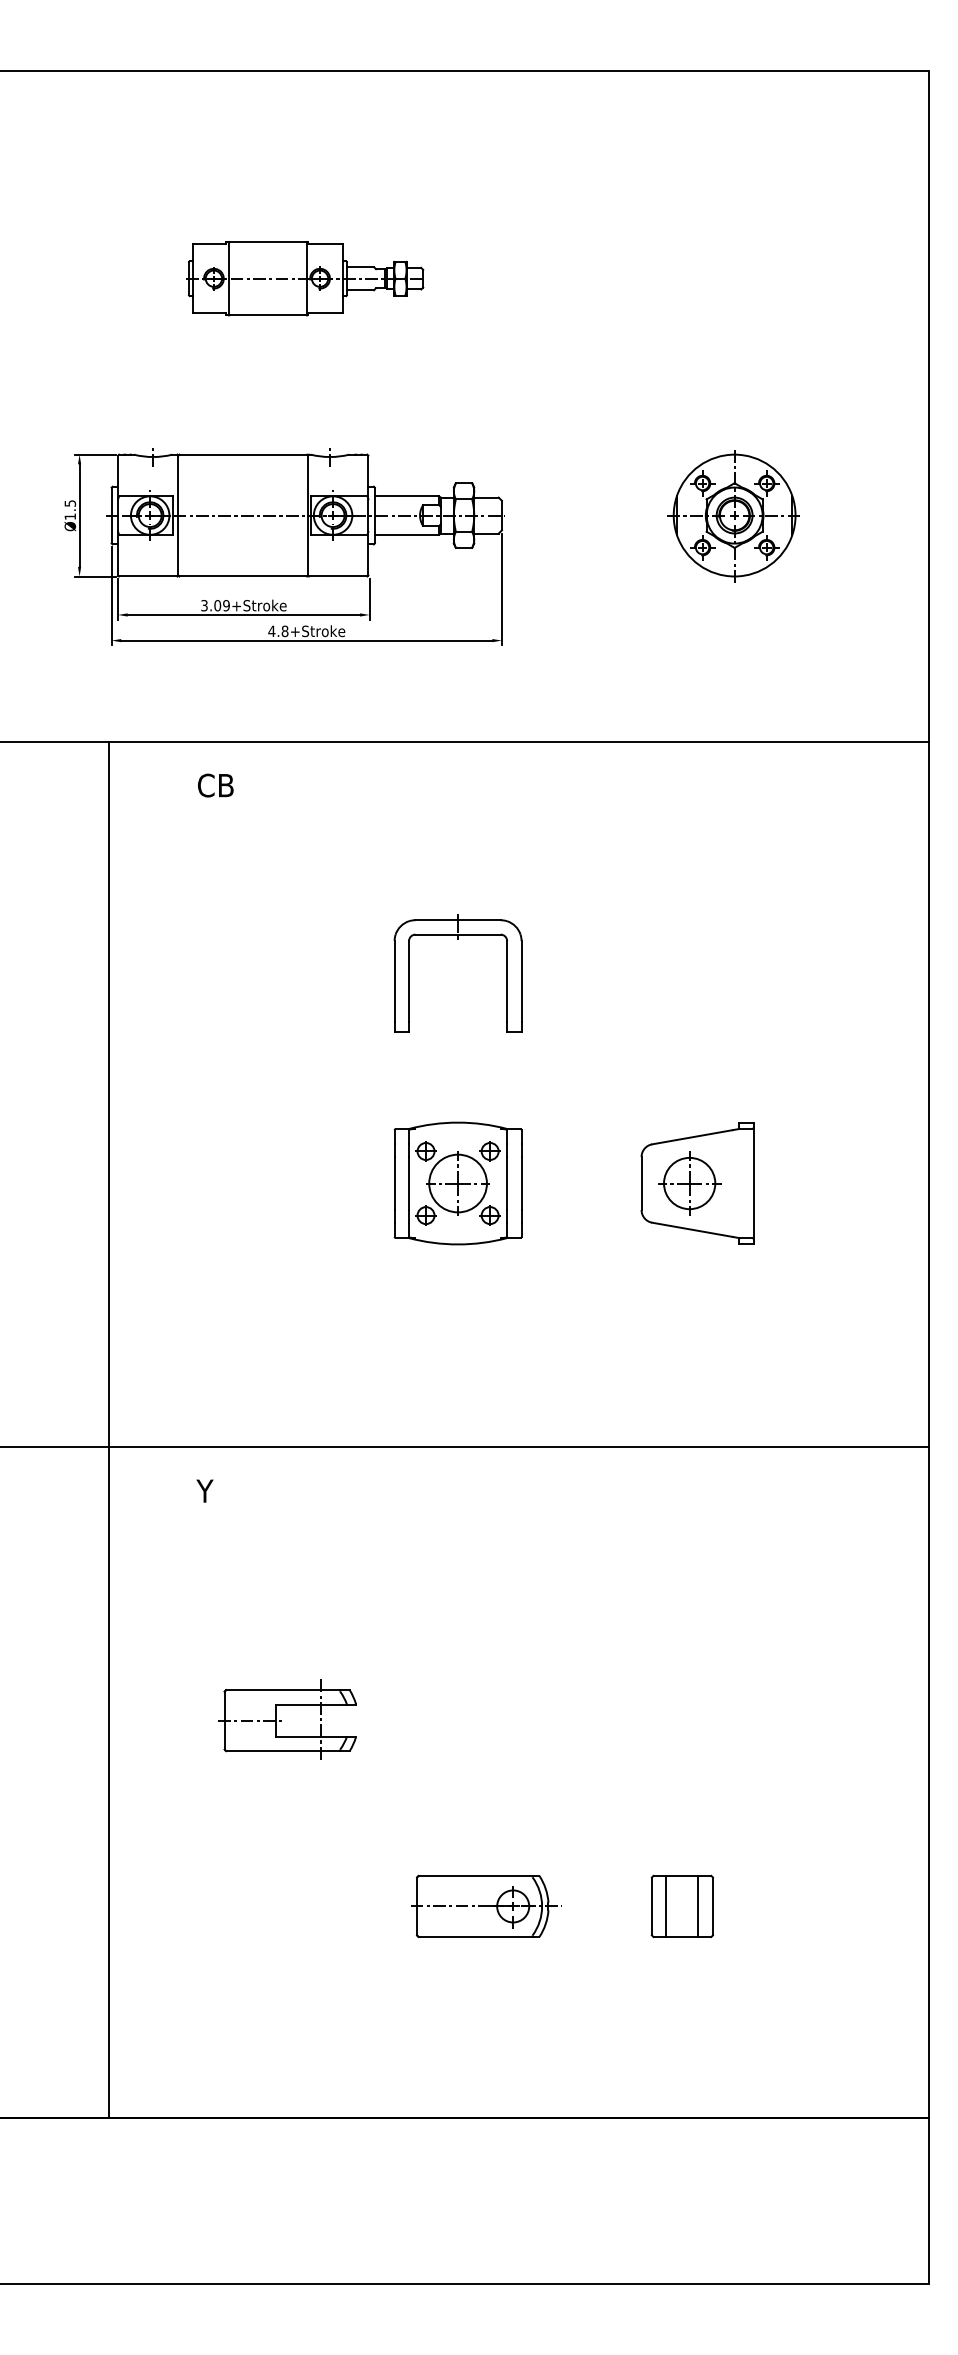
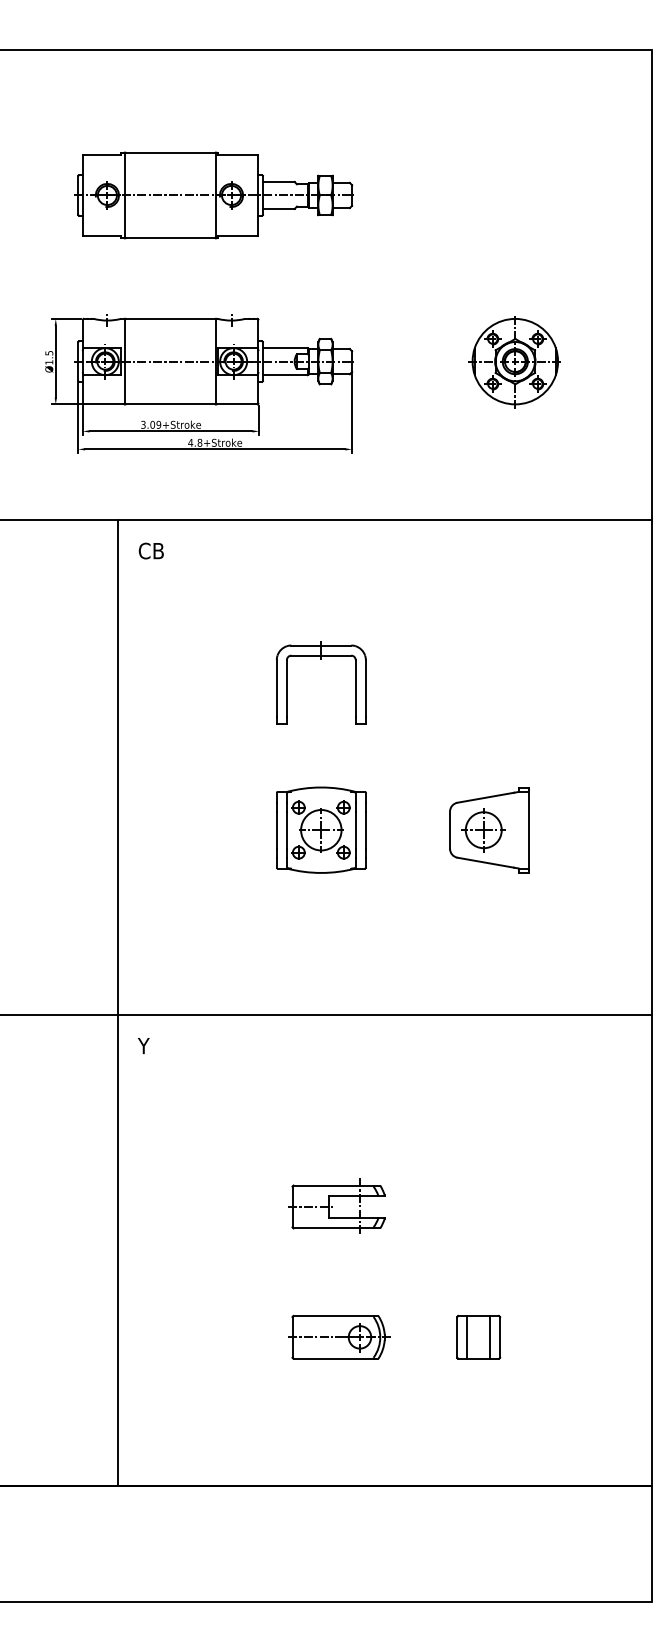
part: (304, 278) -> (213, 195), size x1.67
line: (109, 1429) -> (117, 1002), moved
part: (287, 1718) -> (336, 1205), moved

